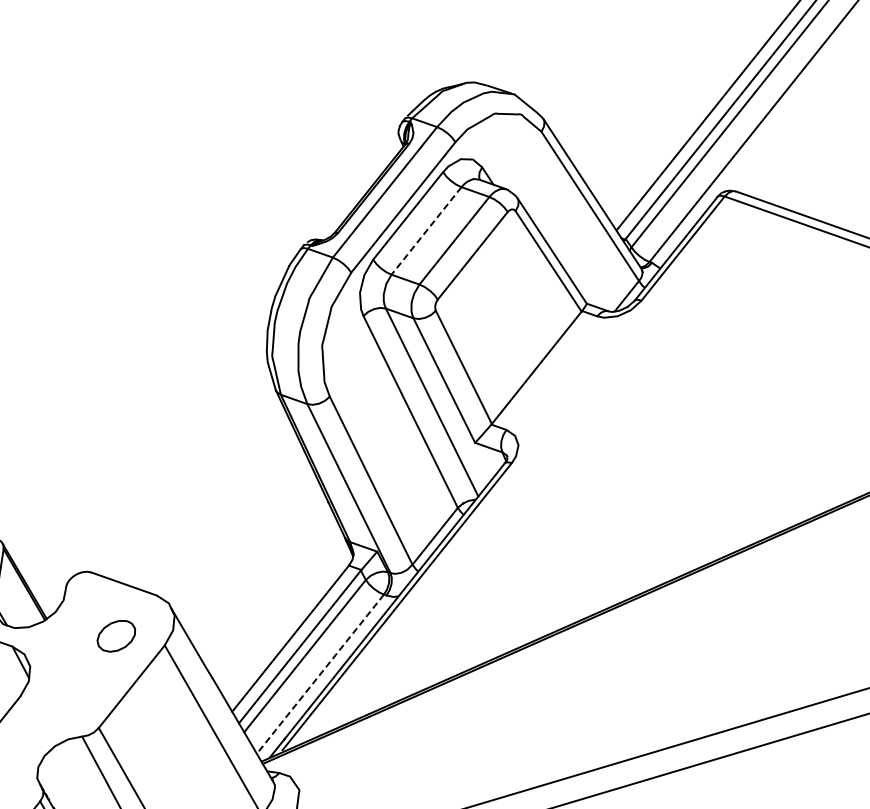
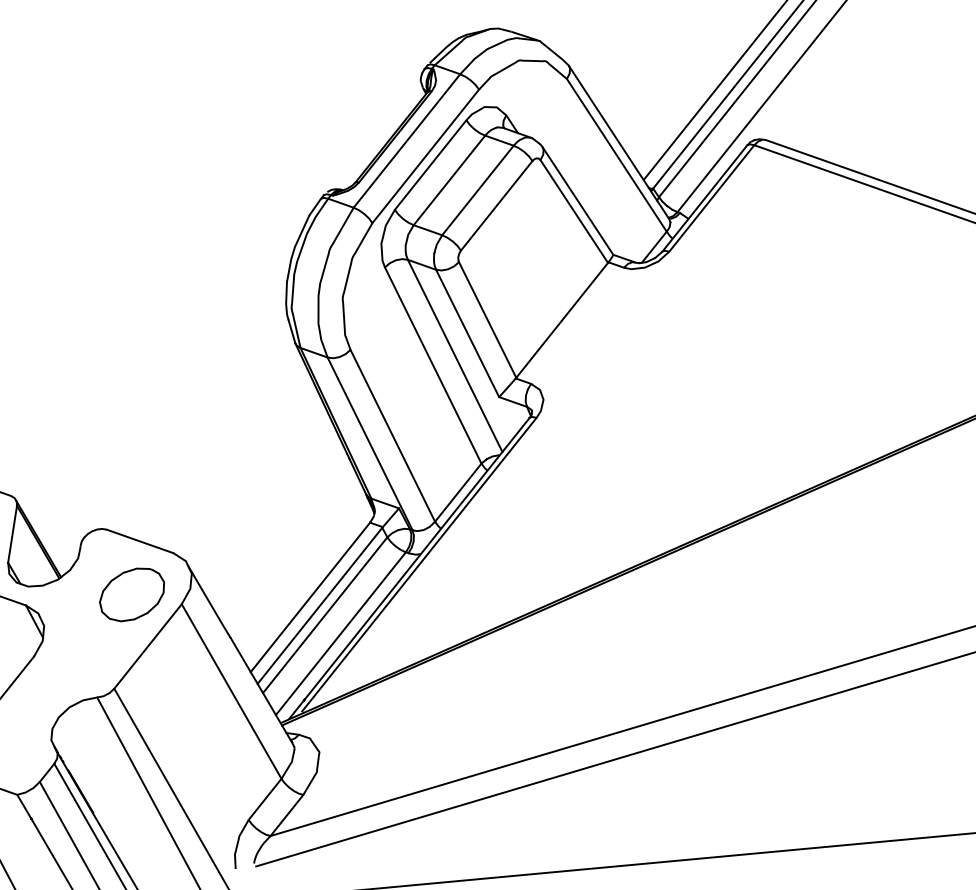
line: (426, 231) -> (449, 180), dashed -> solid
part: (116, 635) -> (132, 594), size x1.67
line: (320, 674) -> (340, 634), dashed -> solid

